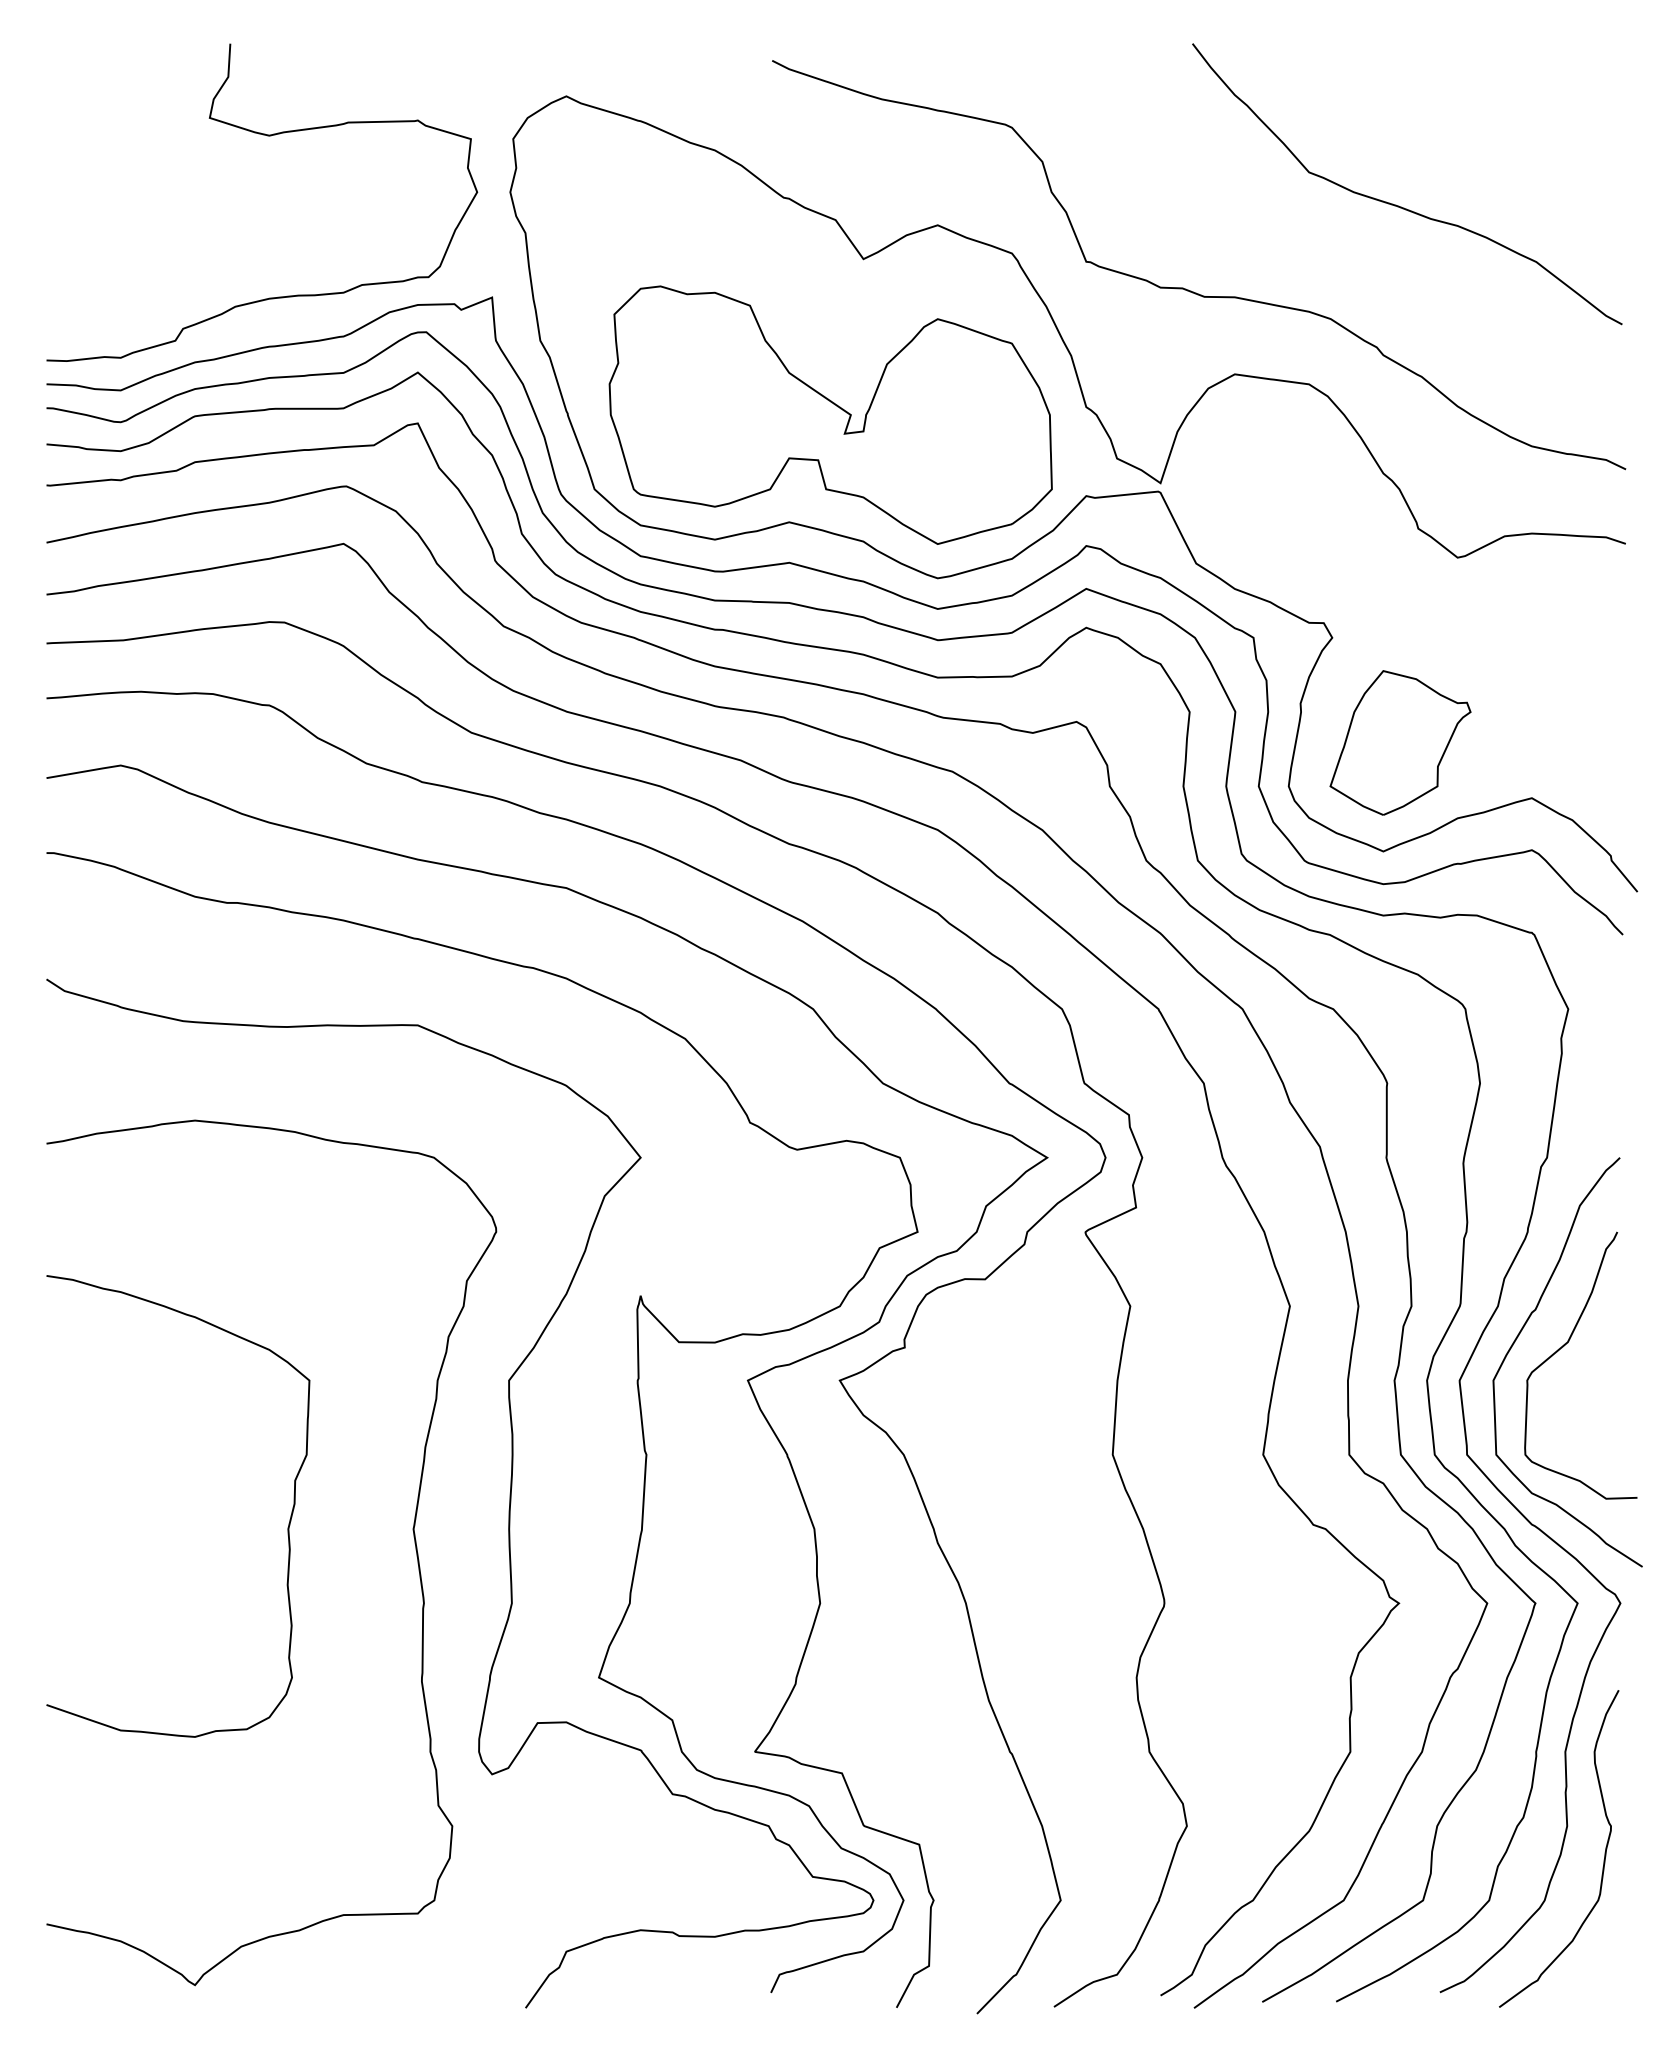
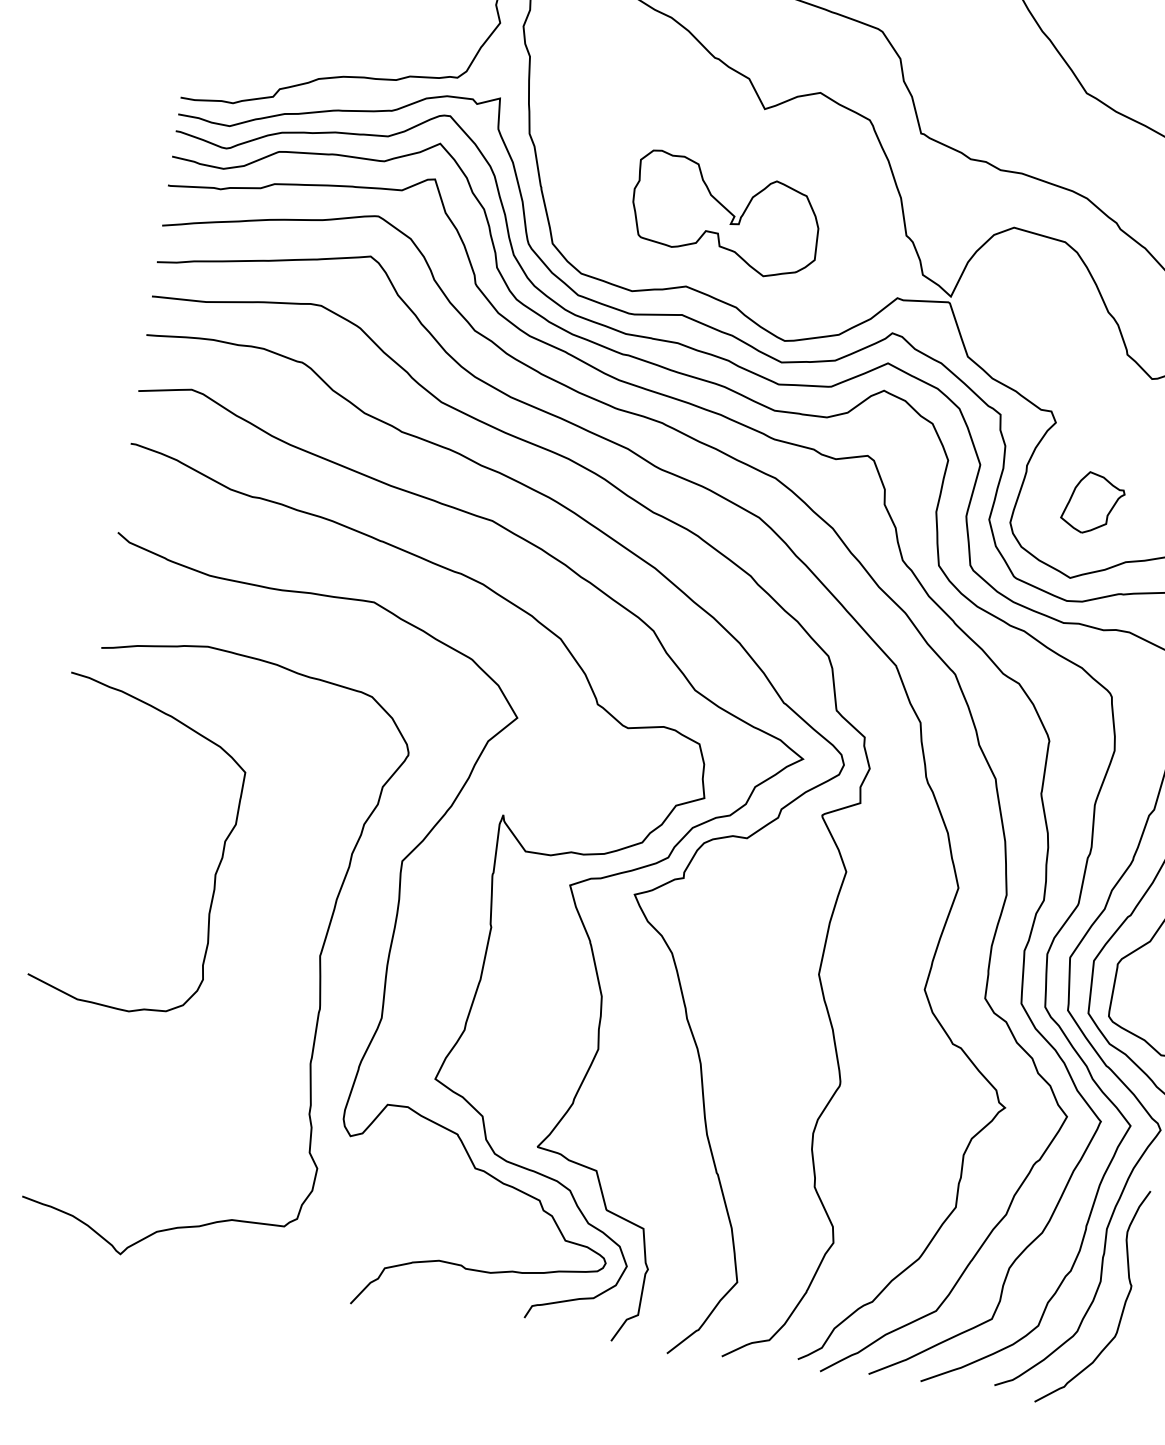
part: (830, 414) -> (725, 214), size x0.6
part: (1400, 742) -> (1093, 503), size x0.6
curve: (287, 1527) -> (215, 873), moved

